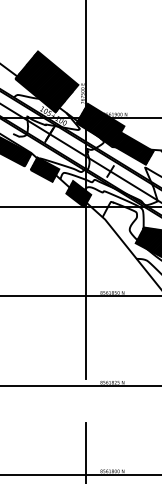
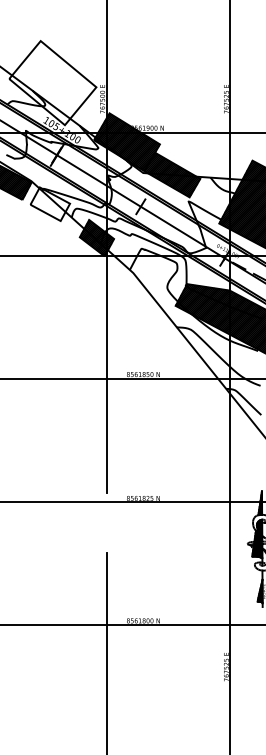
hatch: (46, 81) -> (52, 82), removed
hatch: (44, 169) -> (49, 203), removed

